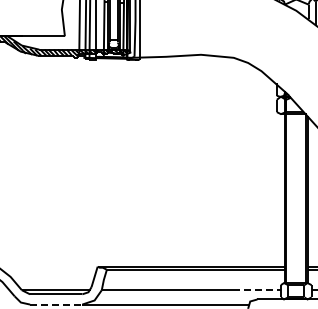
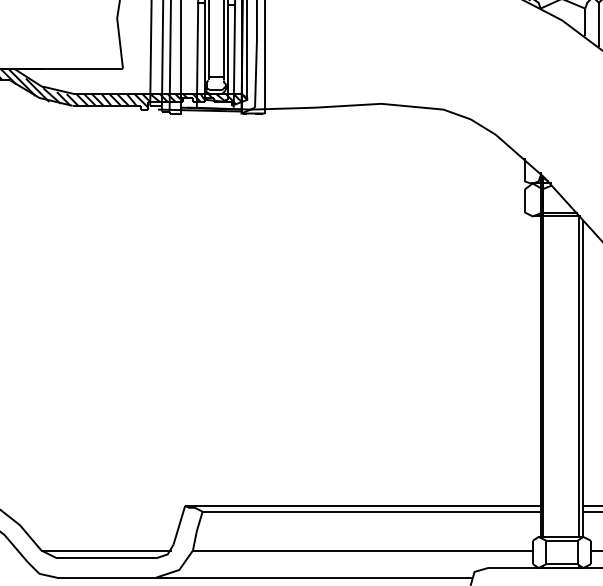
line: (257, 290) -> (488, 551), dashed -> solid
line: (56, 304) -> (107, 577), dashed -> solid

